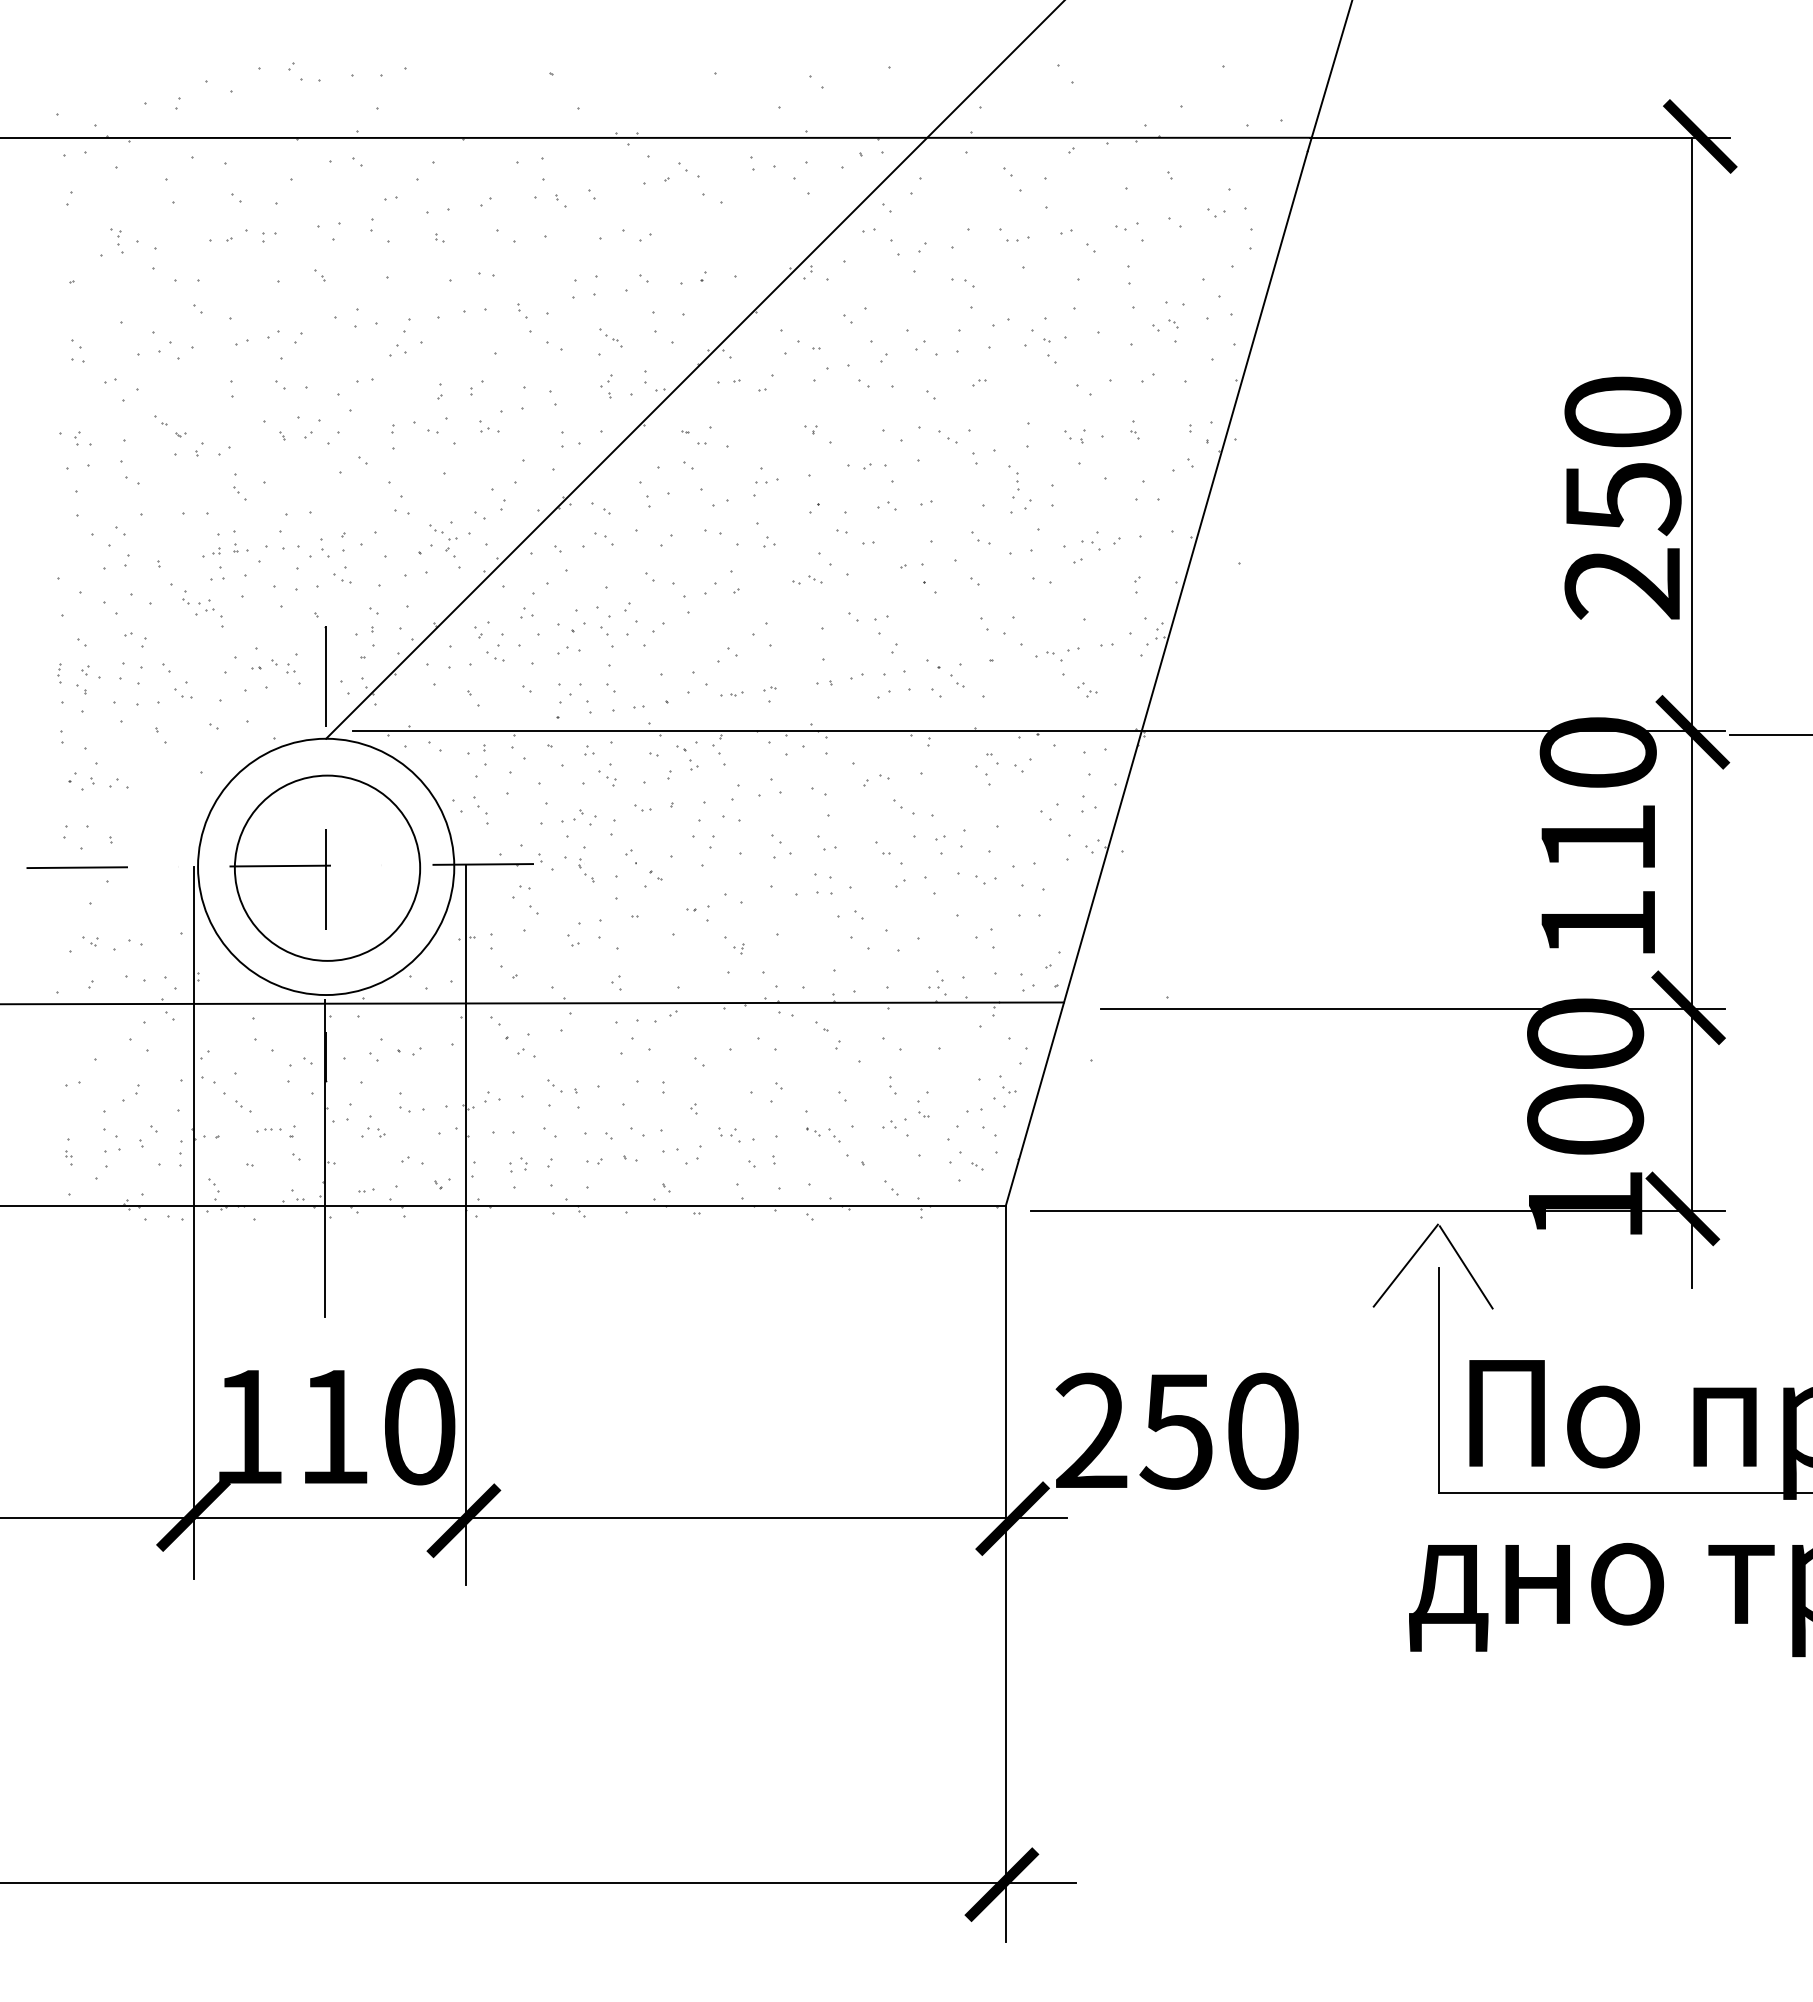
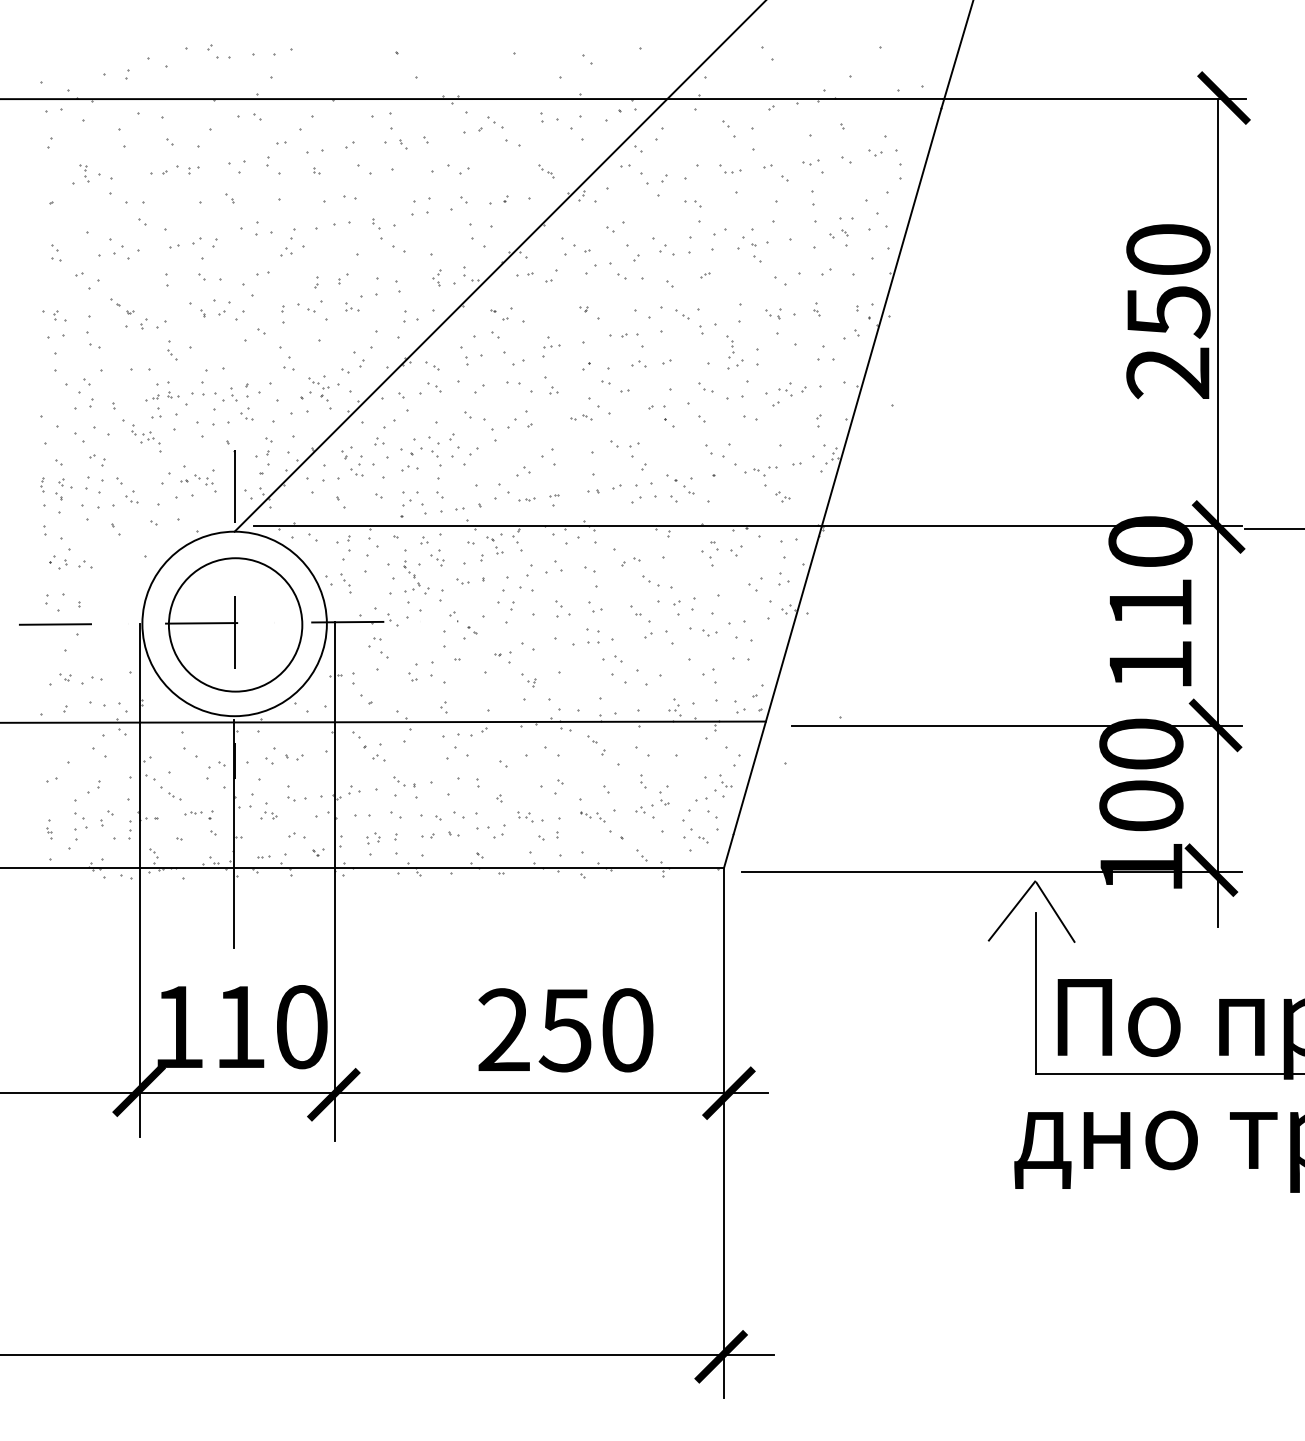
part: (610, 337) -> (545, 170), moved
text: (1622, 497) -> (1168, 311), moved
part: (586, 870) -> (409, 569), moved
text: (1176, 1430) -> (565, 1029), moved

